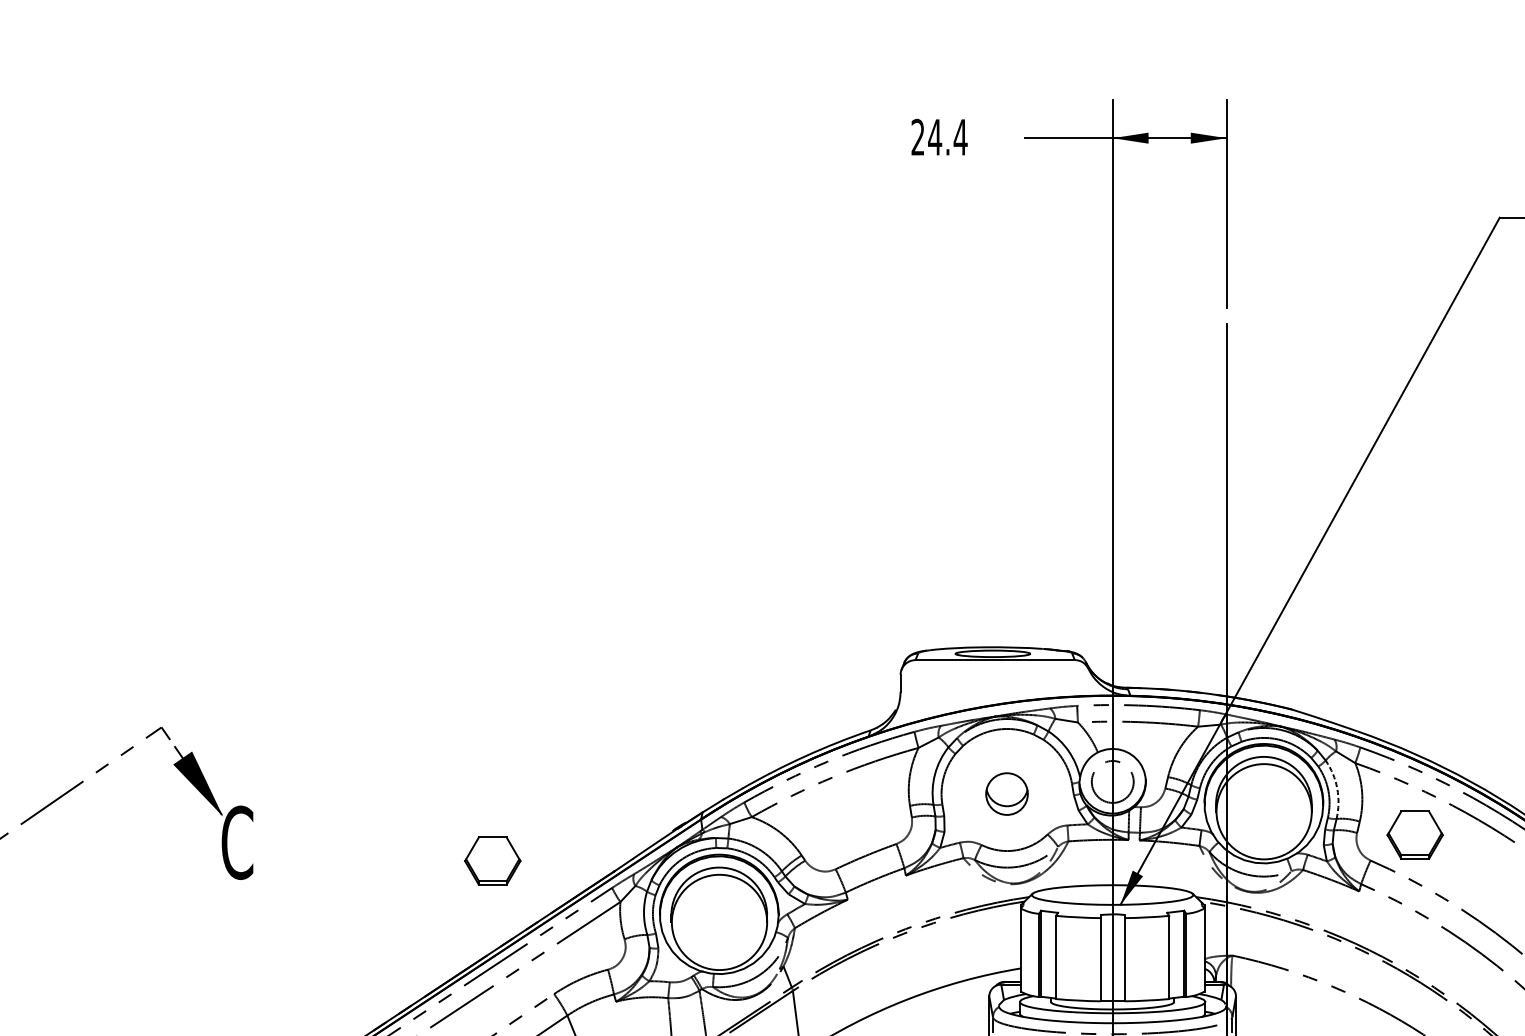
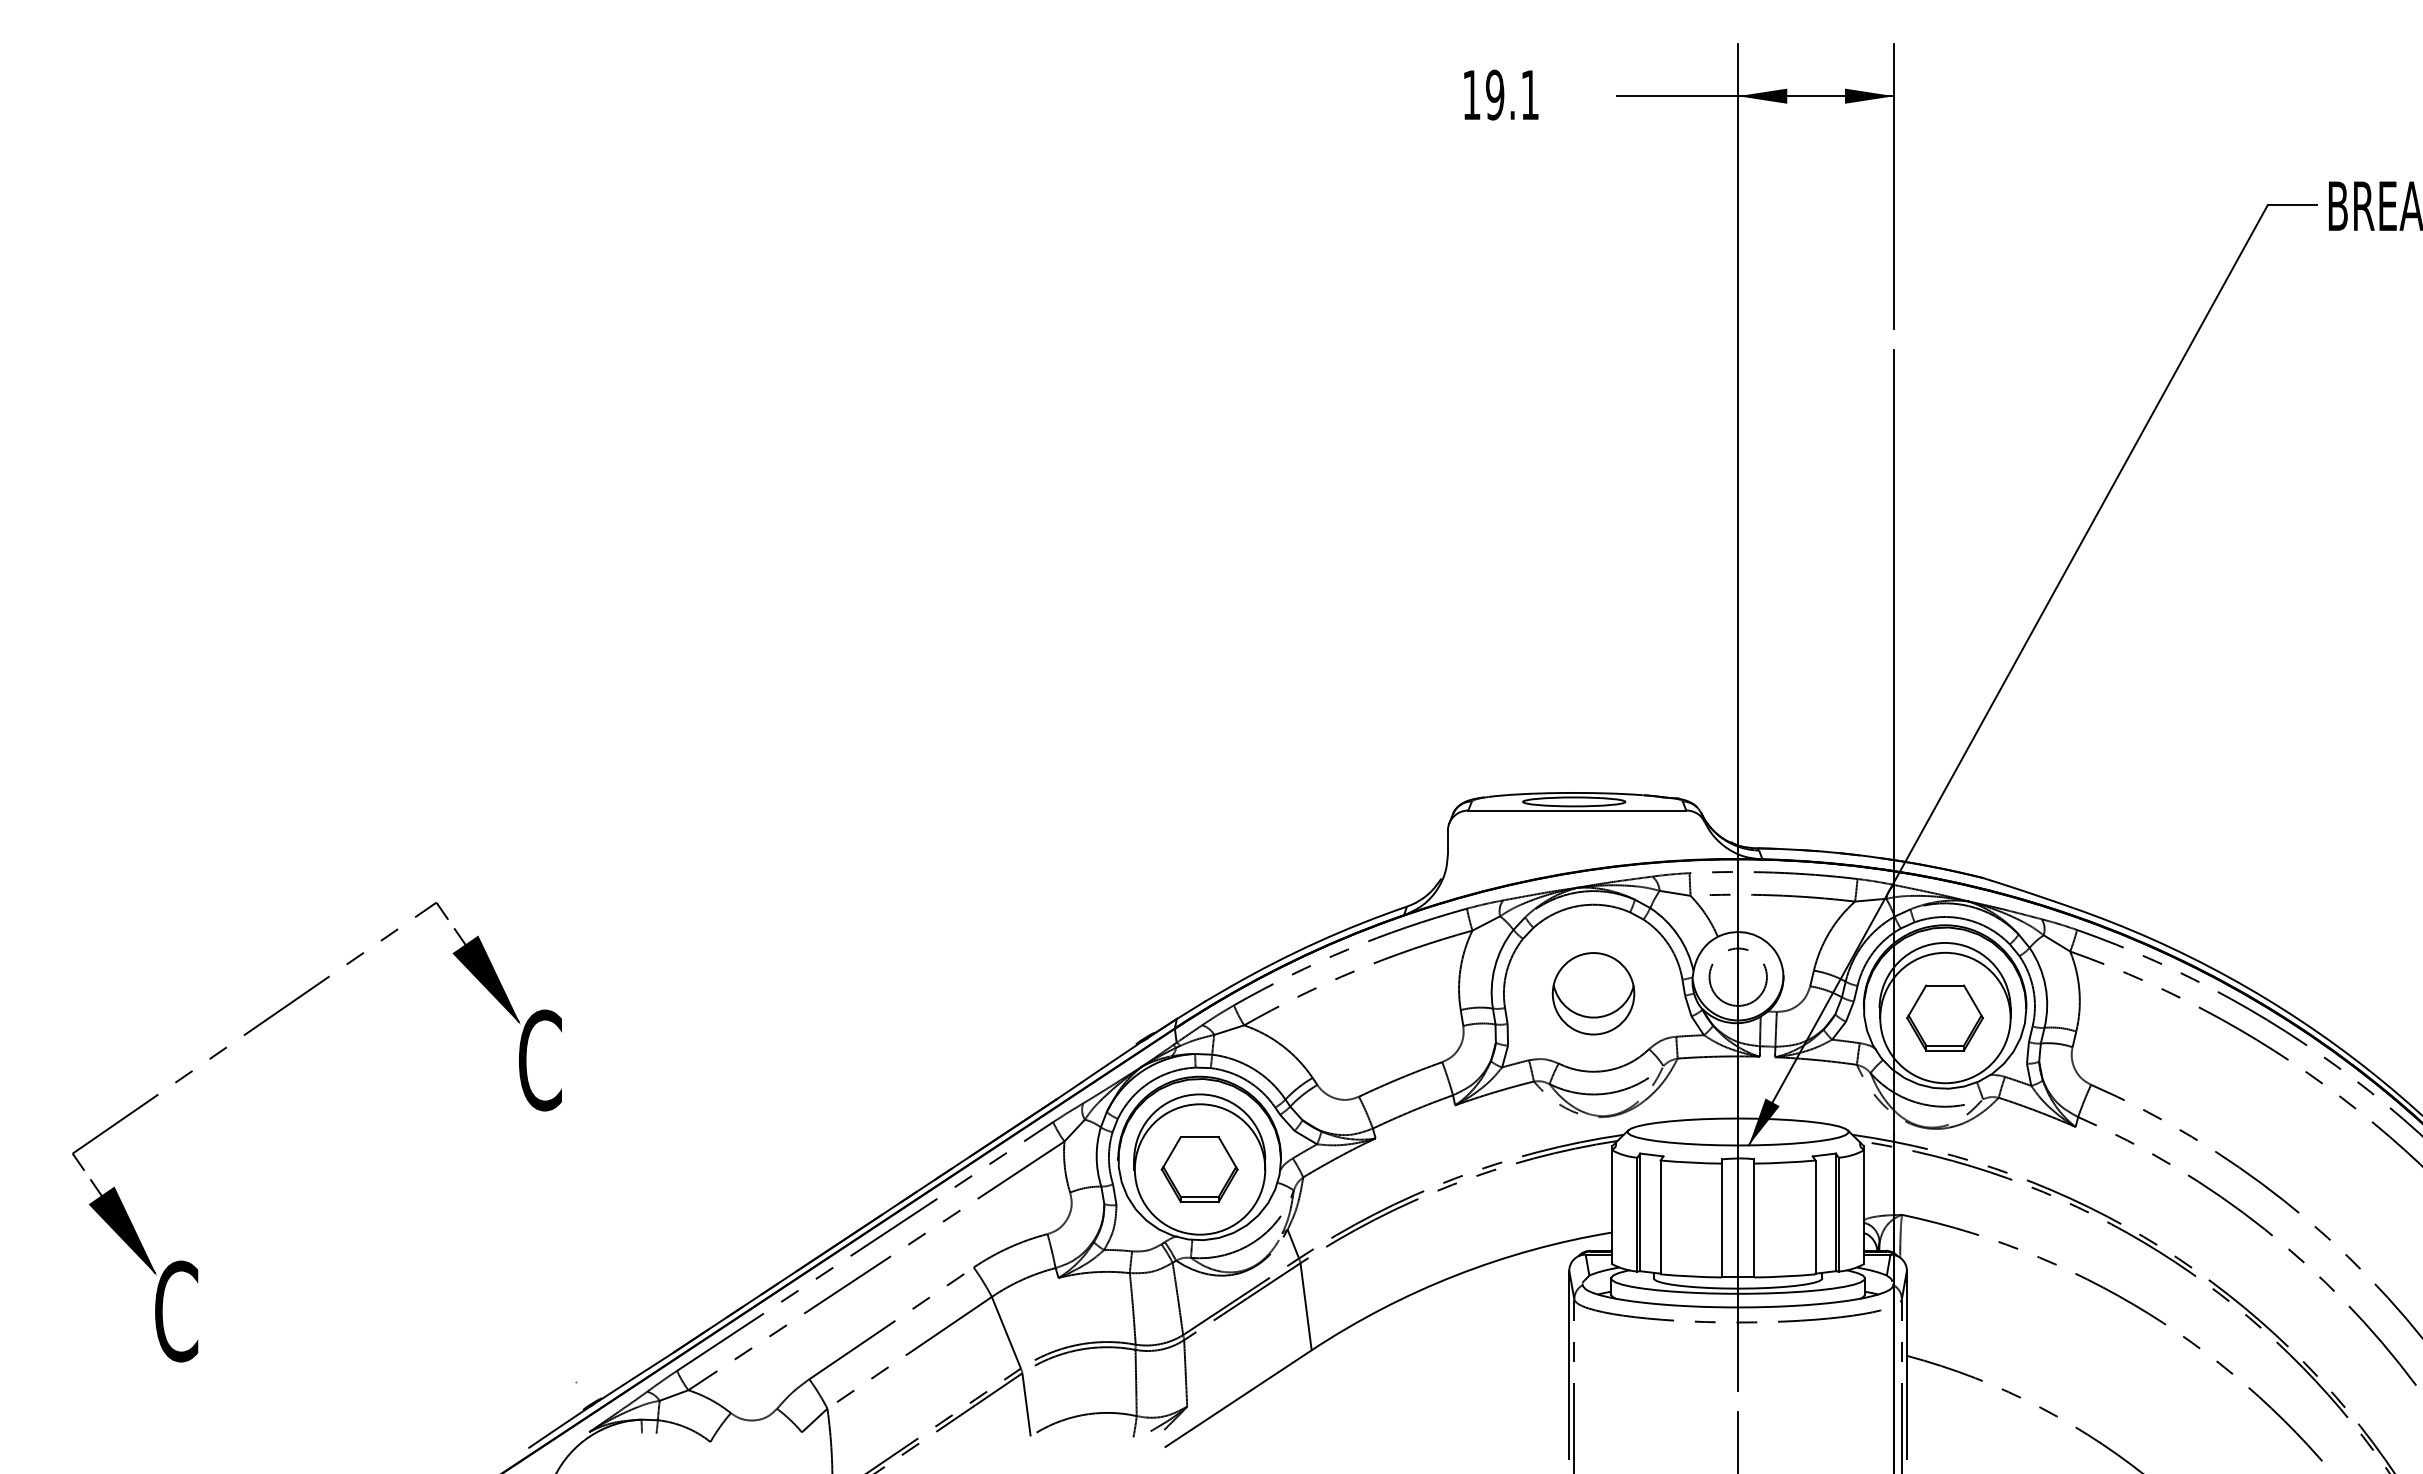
text: (939, 136) -> (1500, 94), 24.4 -> 19.1
arc: (1337, 788) -> (2045, 986), dashed -> solid
part: (1007, 793) -> (1593, 993), size x1.43
part: (1414, 834) -> (1944, 1017), moved
part: (492, 861) -> (1199, 1169), moved

